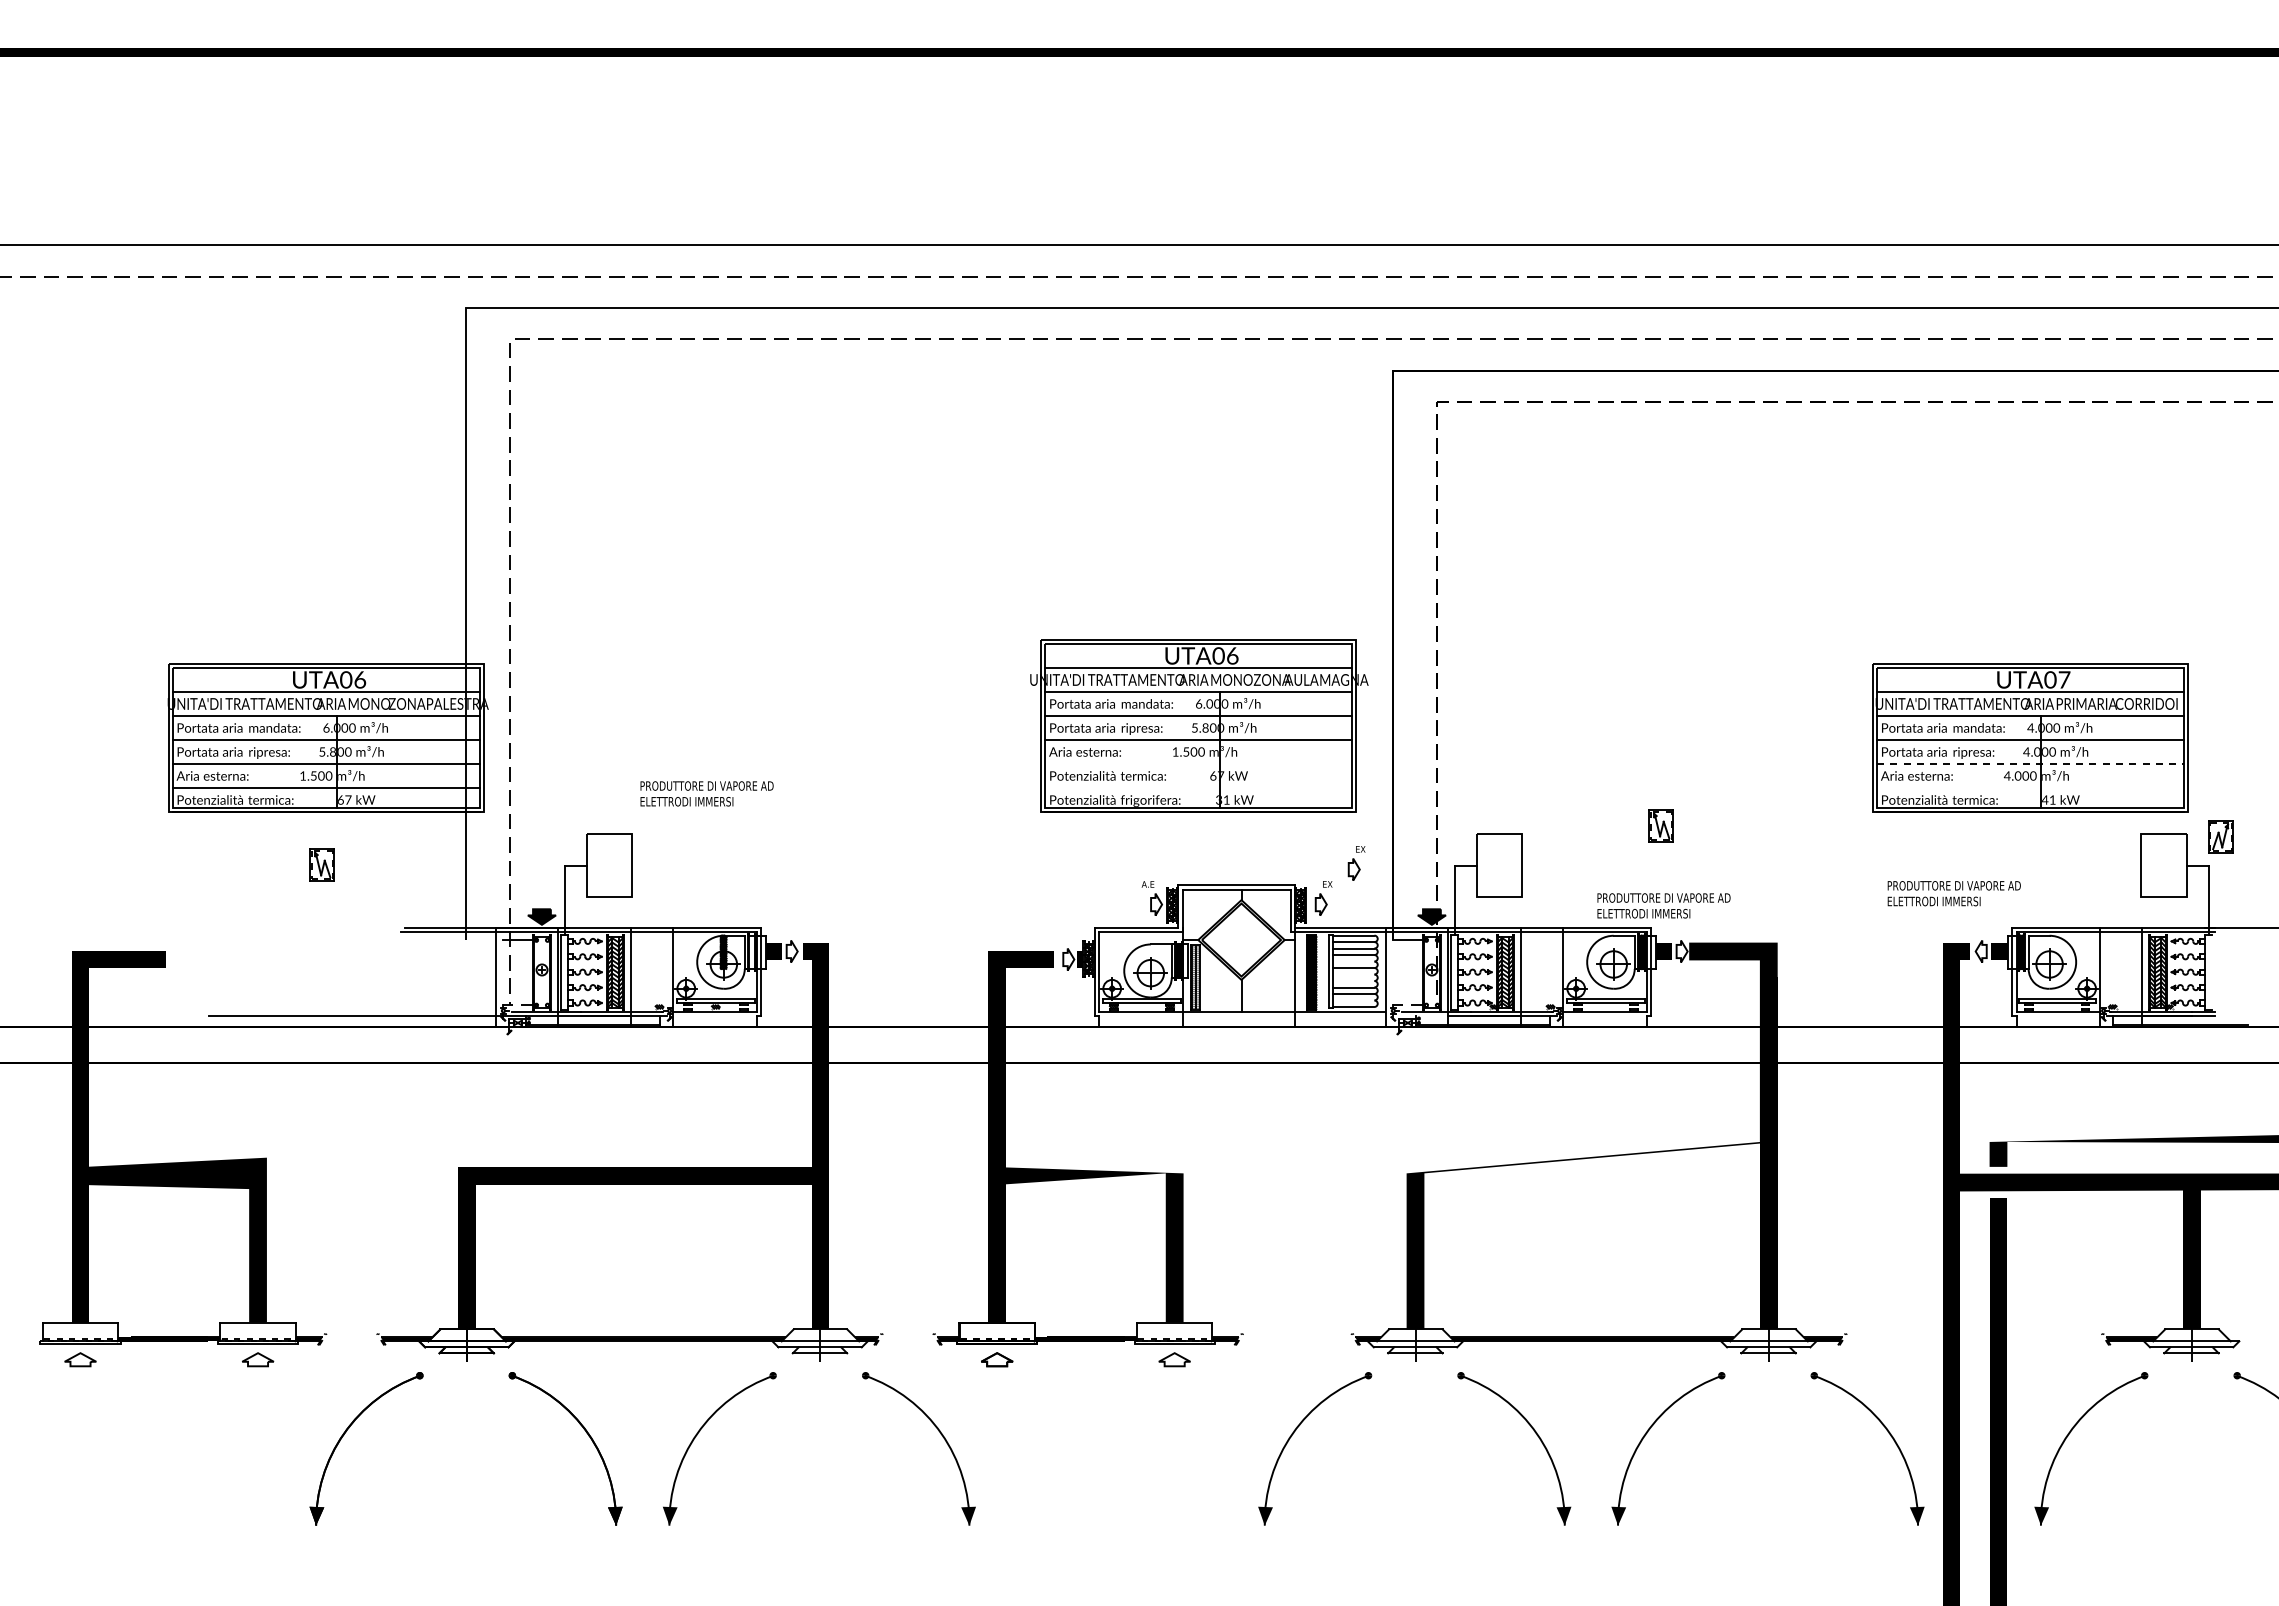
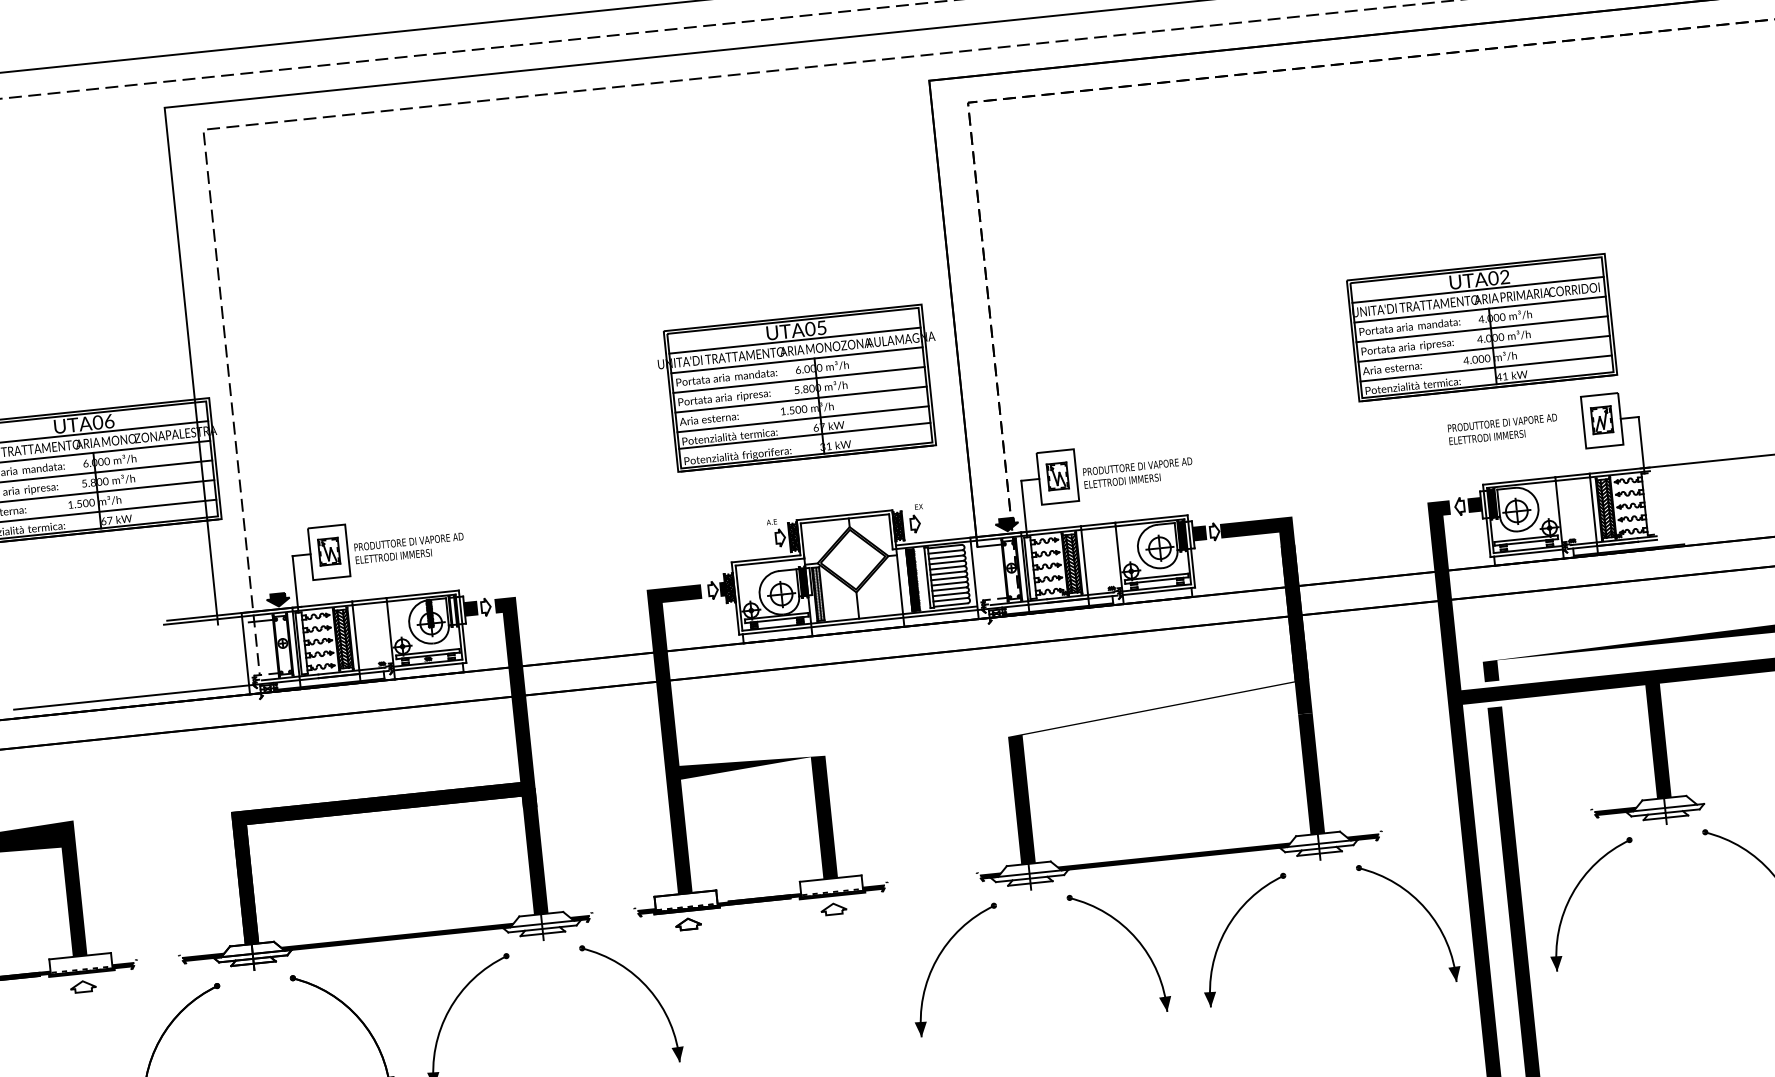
text: (1232, 655) -> (821, 327), UTA06 -> UTA05
text: (2064, 679) -> (1504, 276), UTA07 -> UTA02
line: (1198, 764) -> (803, 419), added
line: (2030, 764) -> (1484, 349), dashed -> solid
line: (1198, 784) -> (804, 436), added
line: (2029, 788) -> (1485, 369), added
text: (706, 793) -> (409, 548), moved
part: (1660, 825) -> (1057, 476), moved
part: (2220, 836) -> (1601, 419), moved
part: (1356, 863) -> (940, 487), removed
part: (321, 864) -> (328, 551), moved
text: (1953, 893) -> (1502, 429), moved
text: (1663, 905) -> (1137, 472), moved
line: (1353, 961) -> (946, 567), added
line: (1353, 974) -> (947, 578), added
line: (1353, 981) -> (948, 584), added
line: (1353, 1000) -> (949, 599), added
line: (714, 1016) -> (428, 666), added
line: (1272, 1016) -> (884, 619), added
line: (1604, 1016) -> (1156, 591), added
line: (2058, 1016) -> (1528, 553), added

